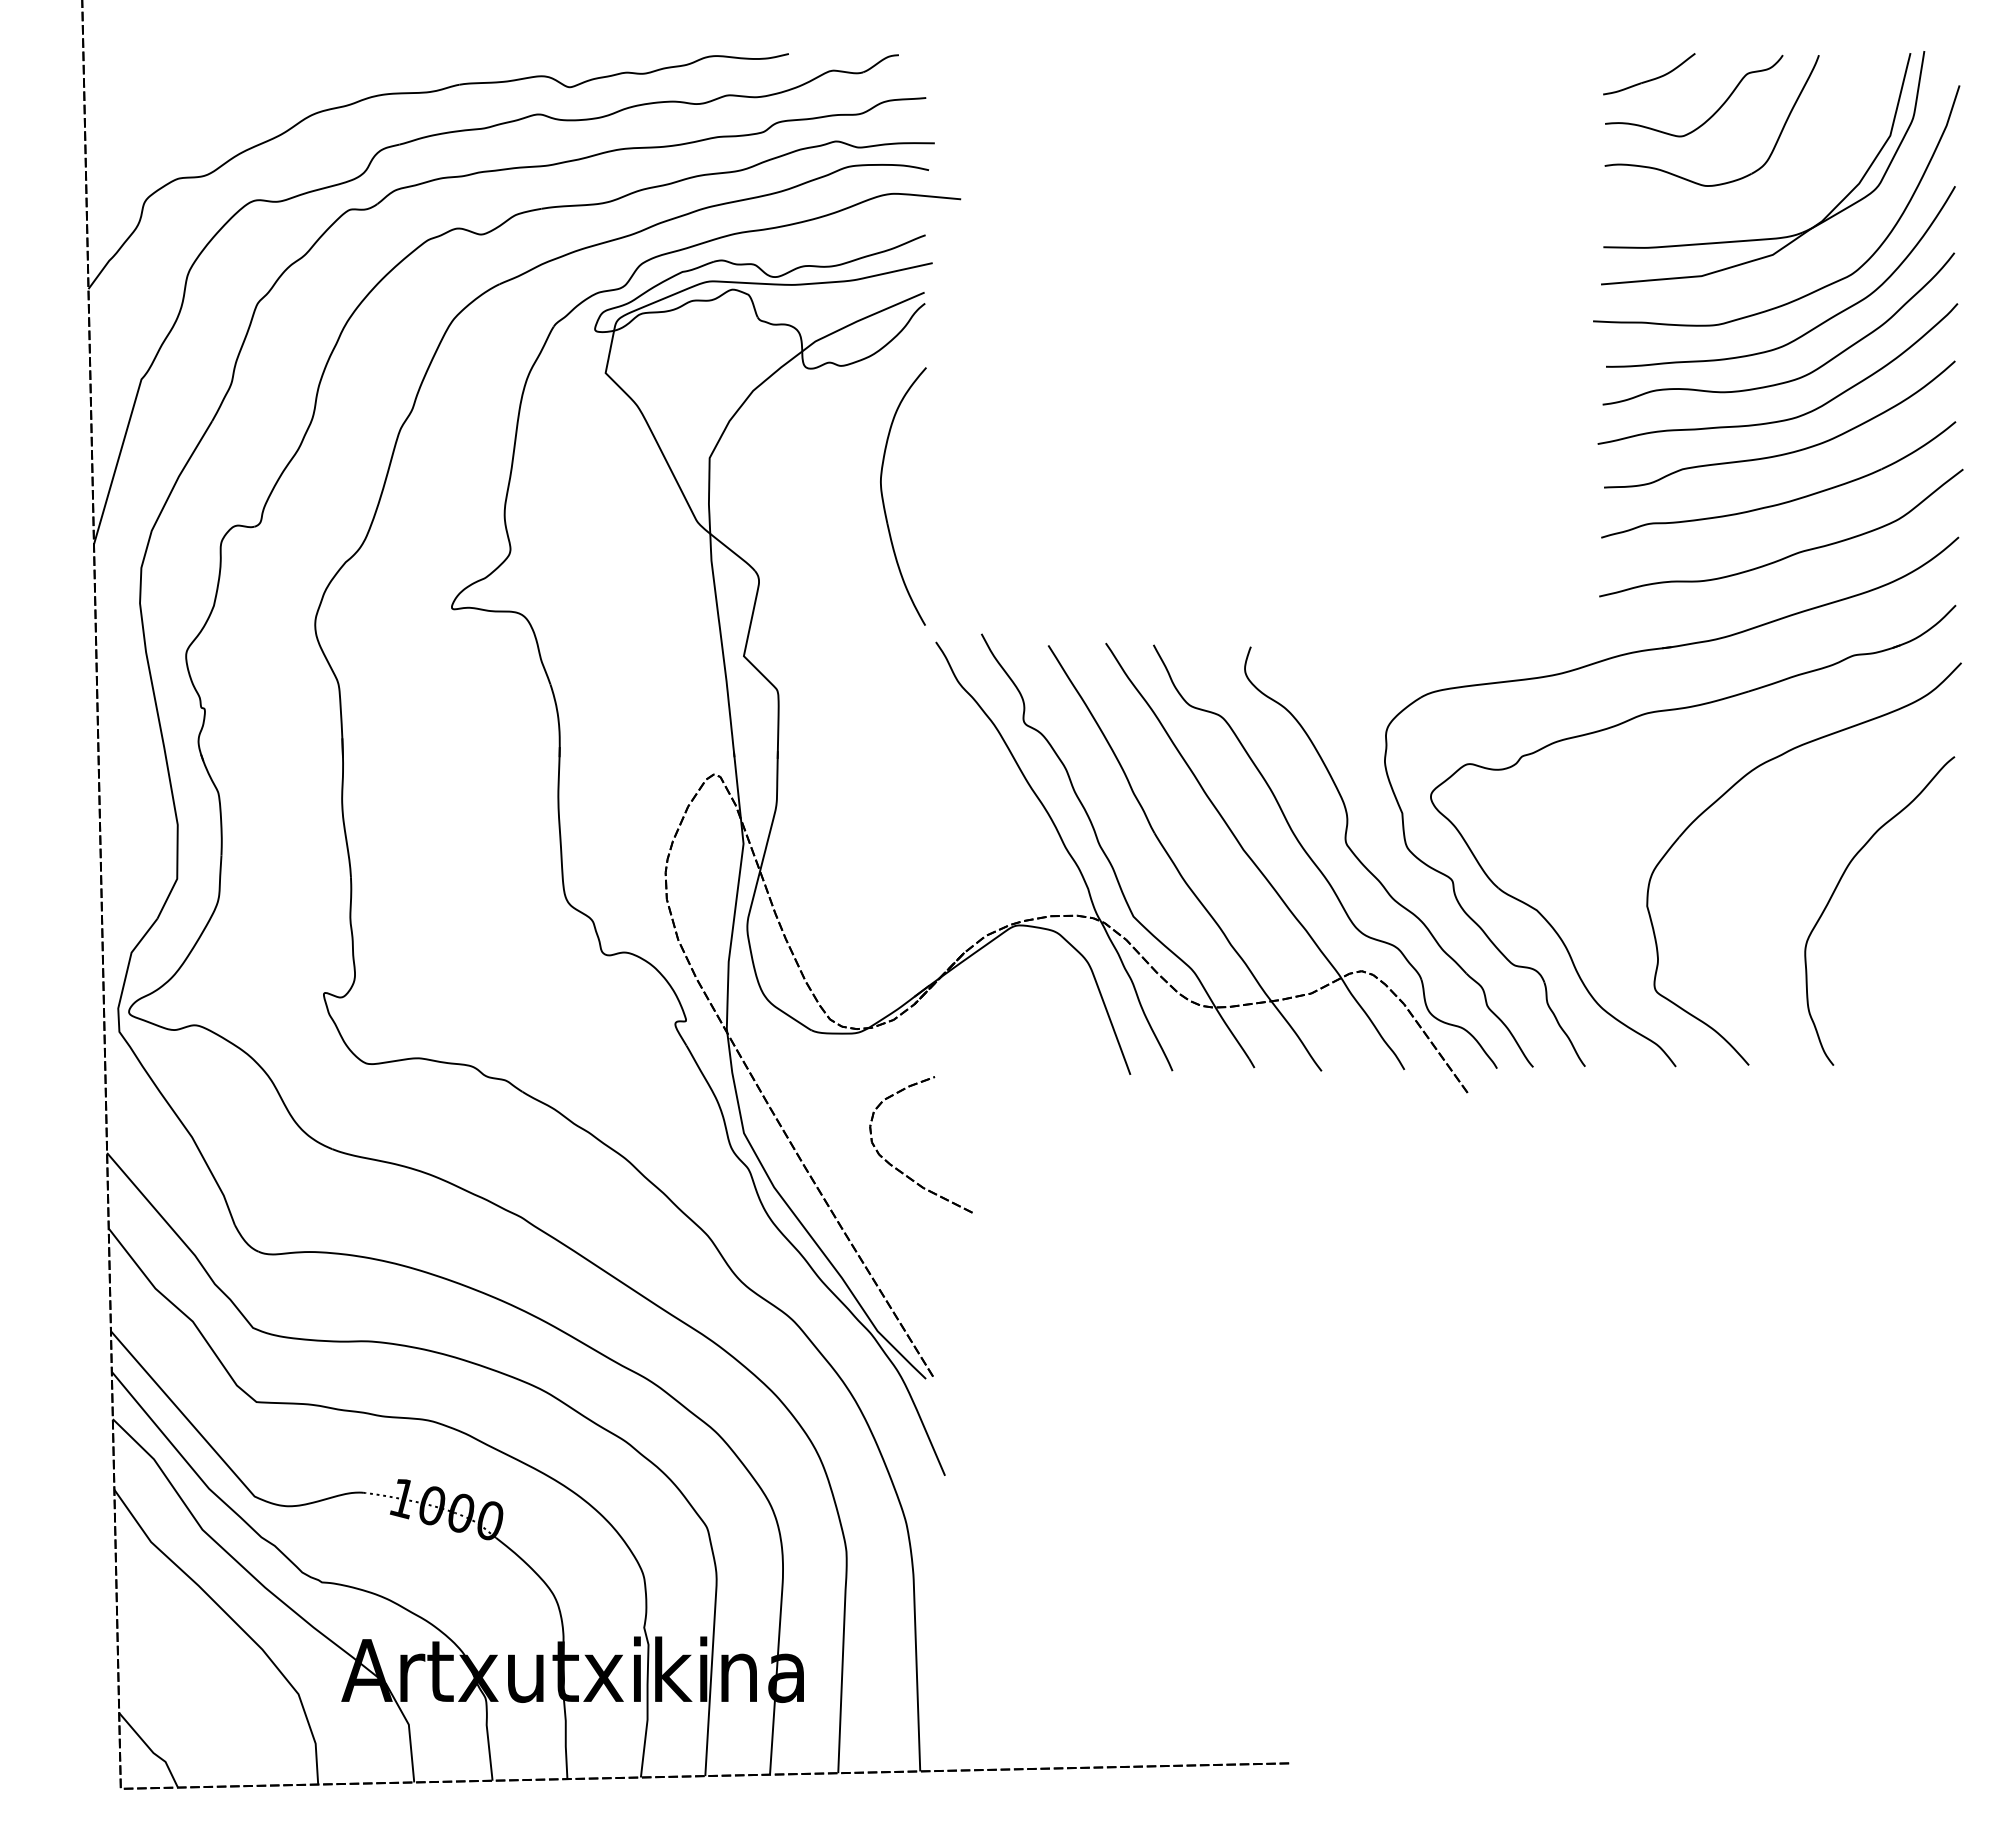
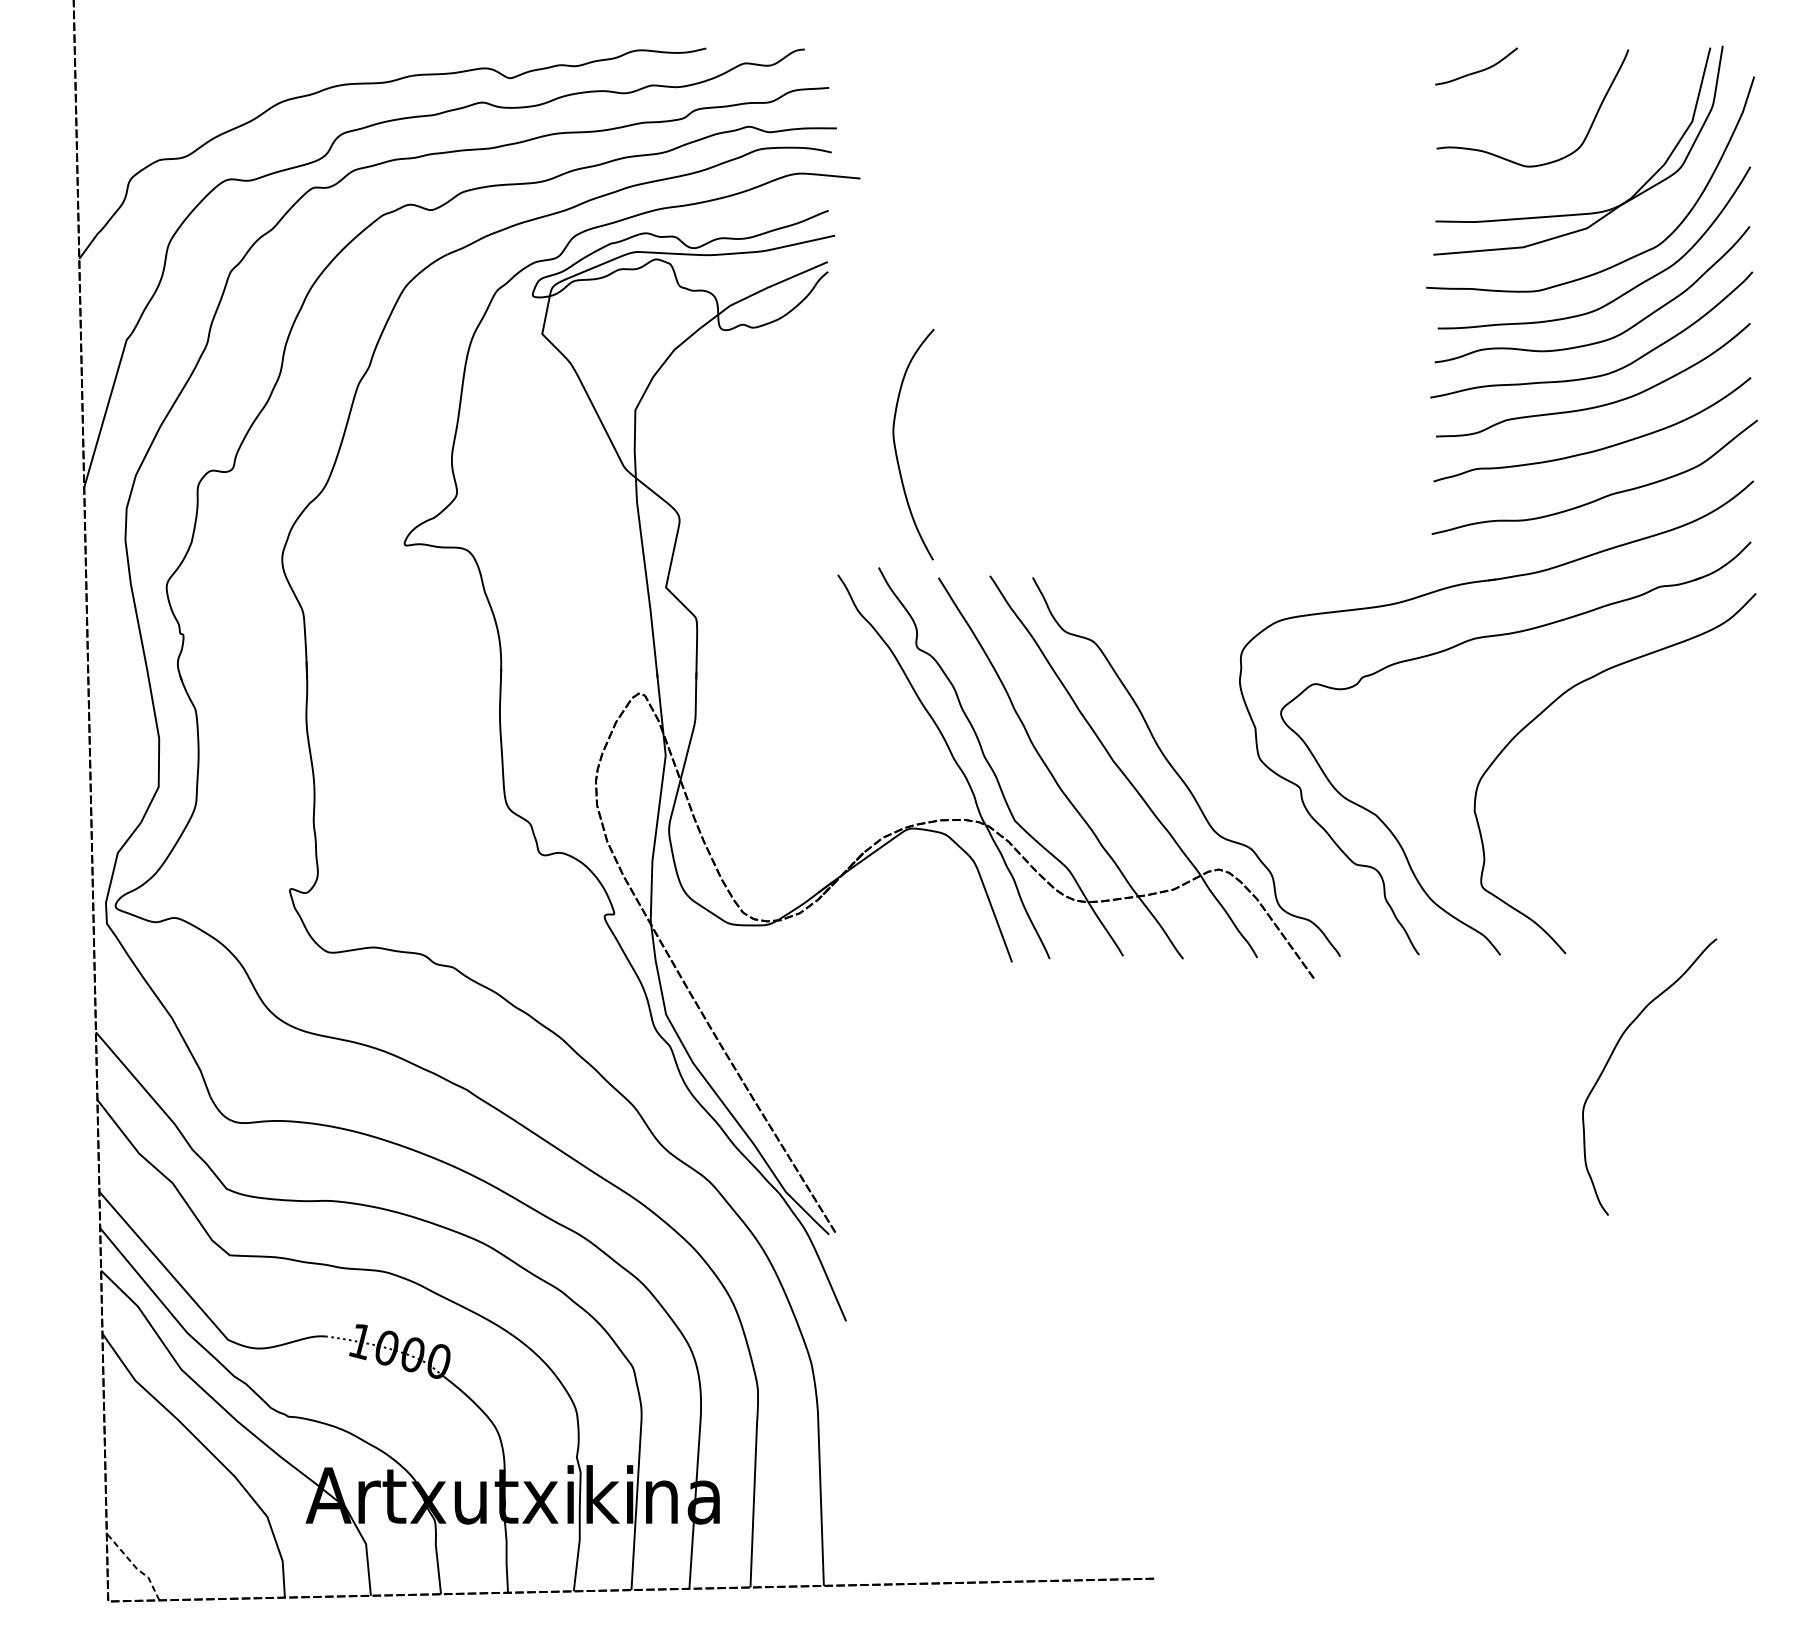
curve: (1713, 113) -> (1534, 101), removed
part: (884, 502) -> (896, 449), moved
part: (1371, 872) -> (1227, 781), removed
curve: (1836, 889) -> (1610, 1057), moved
part: (902, 1171) -> (808, 1048), removed
line: (150, 1750) -> (134, 1567), solid -> dashed

